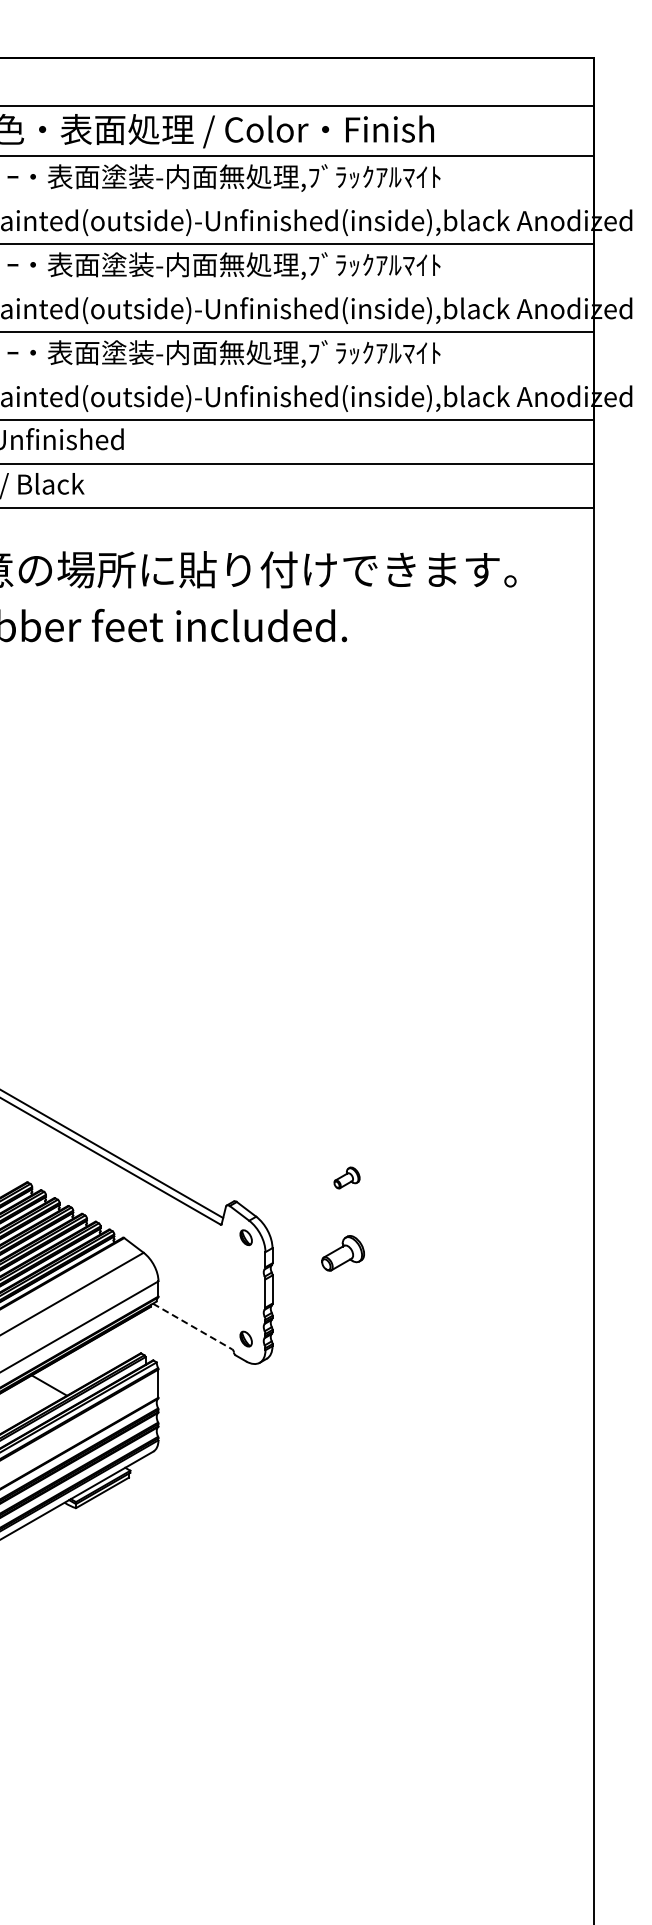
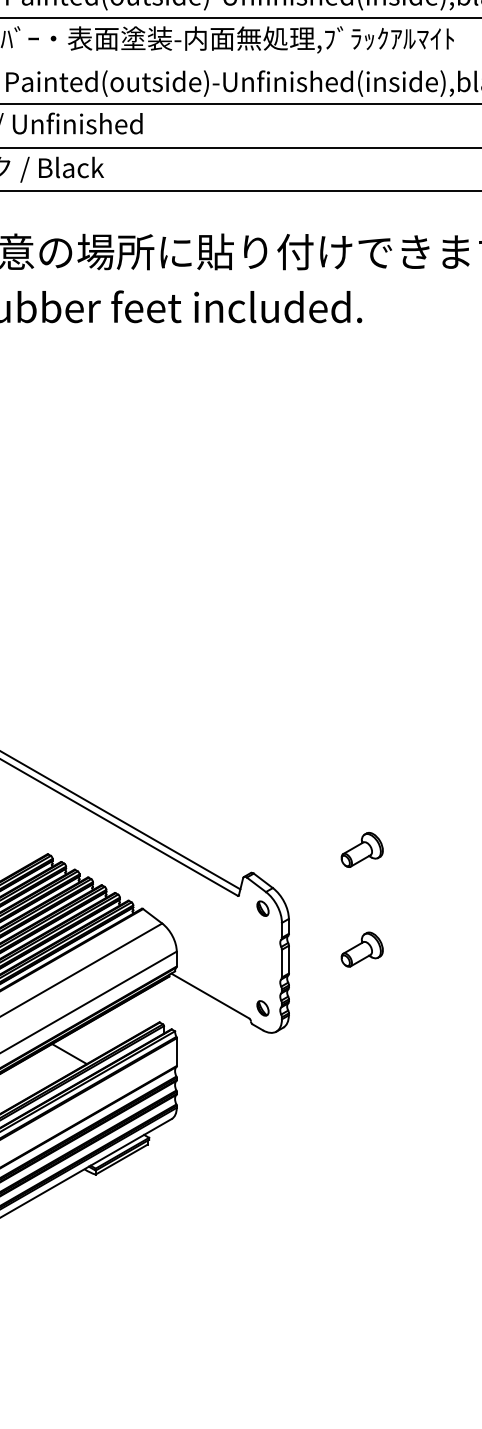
part: (346, 1177) -> (361, 849), size x1.67
part: (342, 1253) -> (361, 949), moved
line: (192, 1326) -> (210, 995), dashed -> solid

